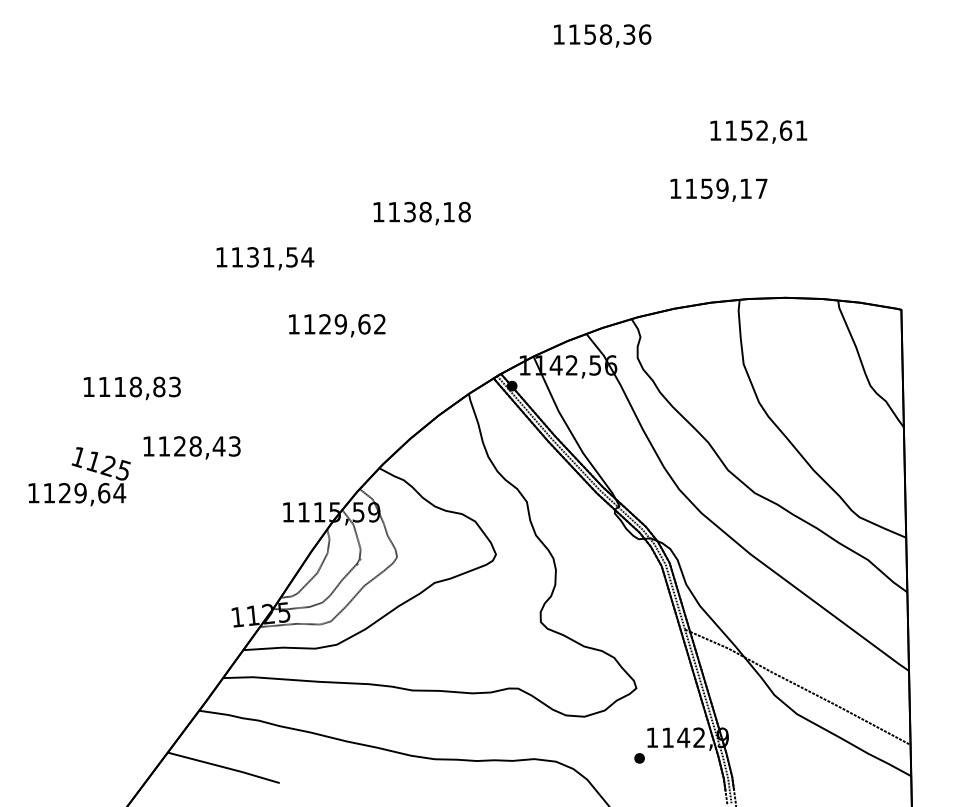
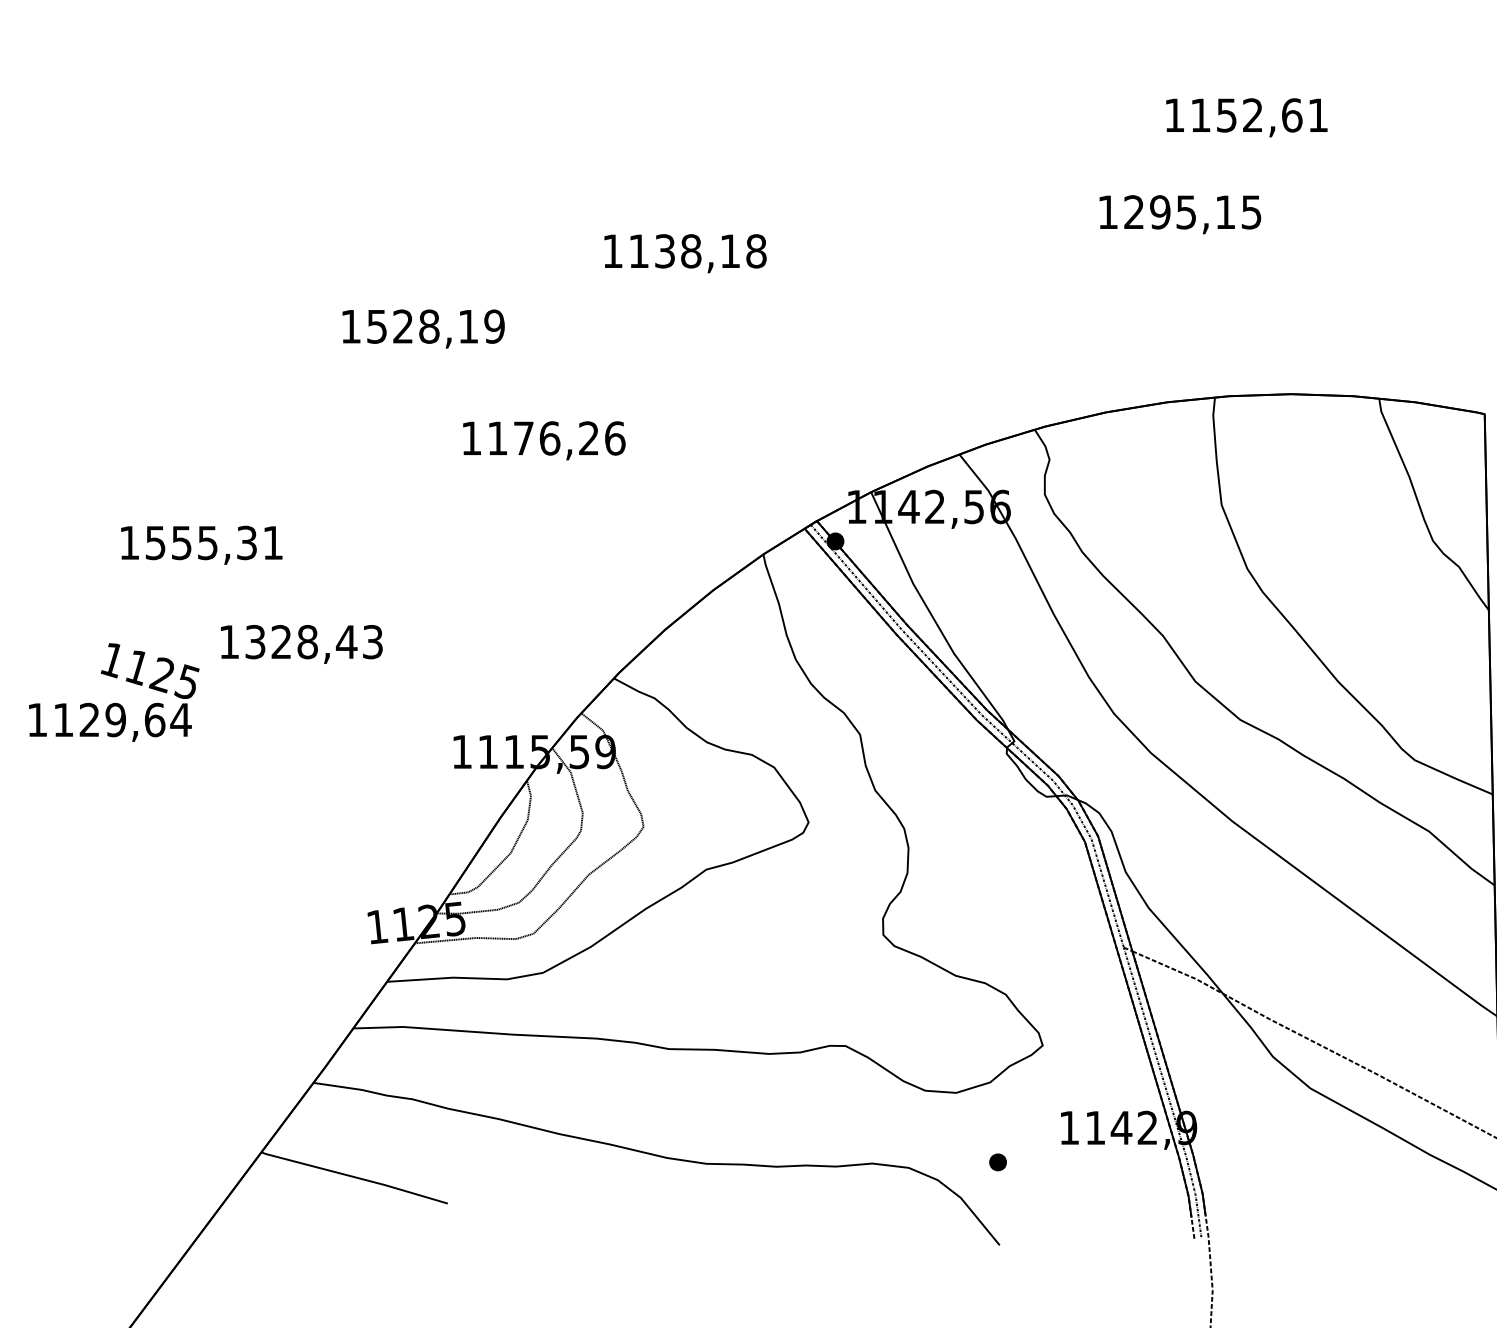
text: (726, 188) -> (1193, 211), 1159,17 -> 1295,15
text: (272, 257) -> (435, 326), 1131,54 -> 1528,19
text: (352, 324) -> (569, 438), 1129,62 -> 1176,26
text: (139, 386) -> (213, 542), 1118,83 -> 1555,31
text: (164, 446) -> (255, 642), 1128,43 -> 1328,43
part: (639, 758) -> (997, 1162), moved

